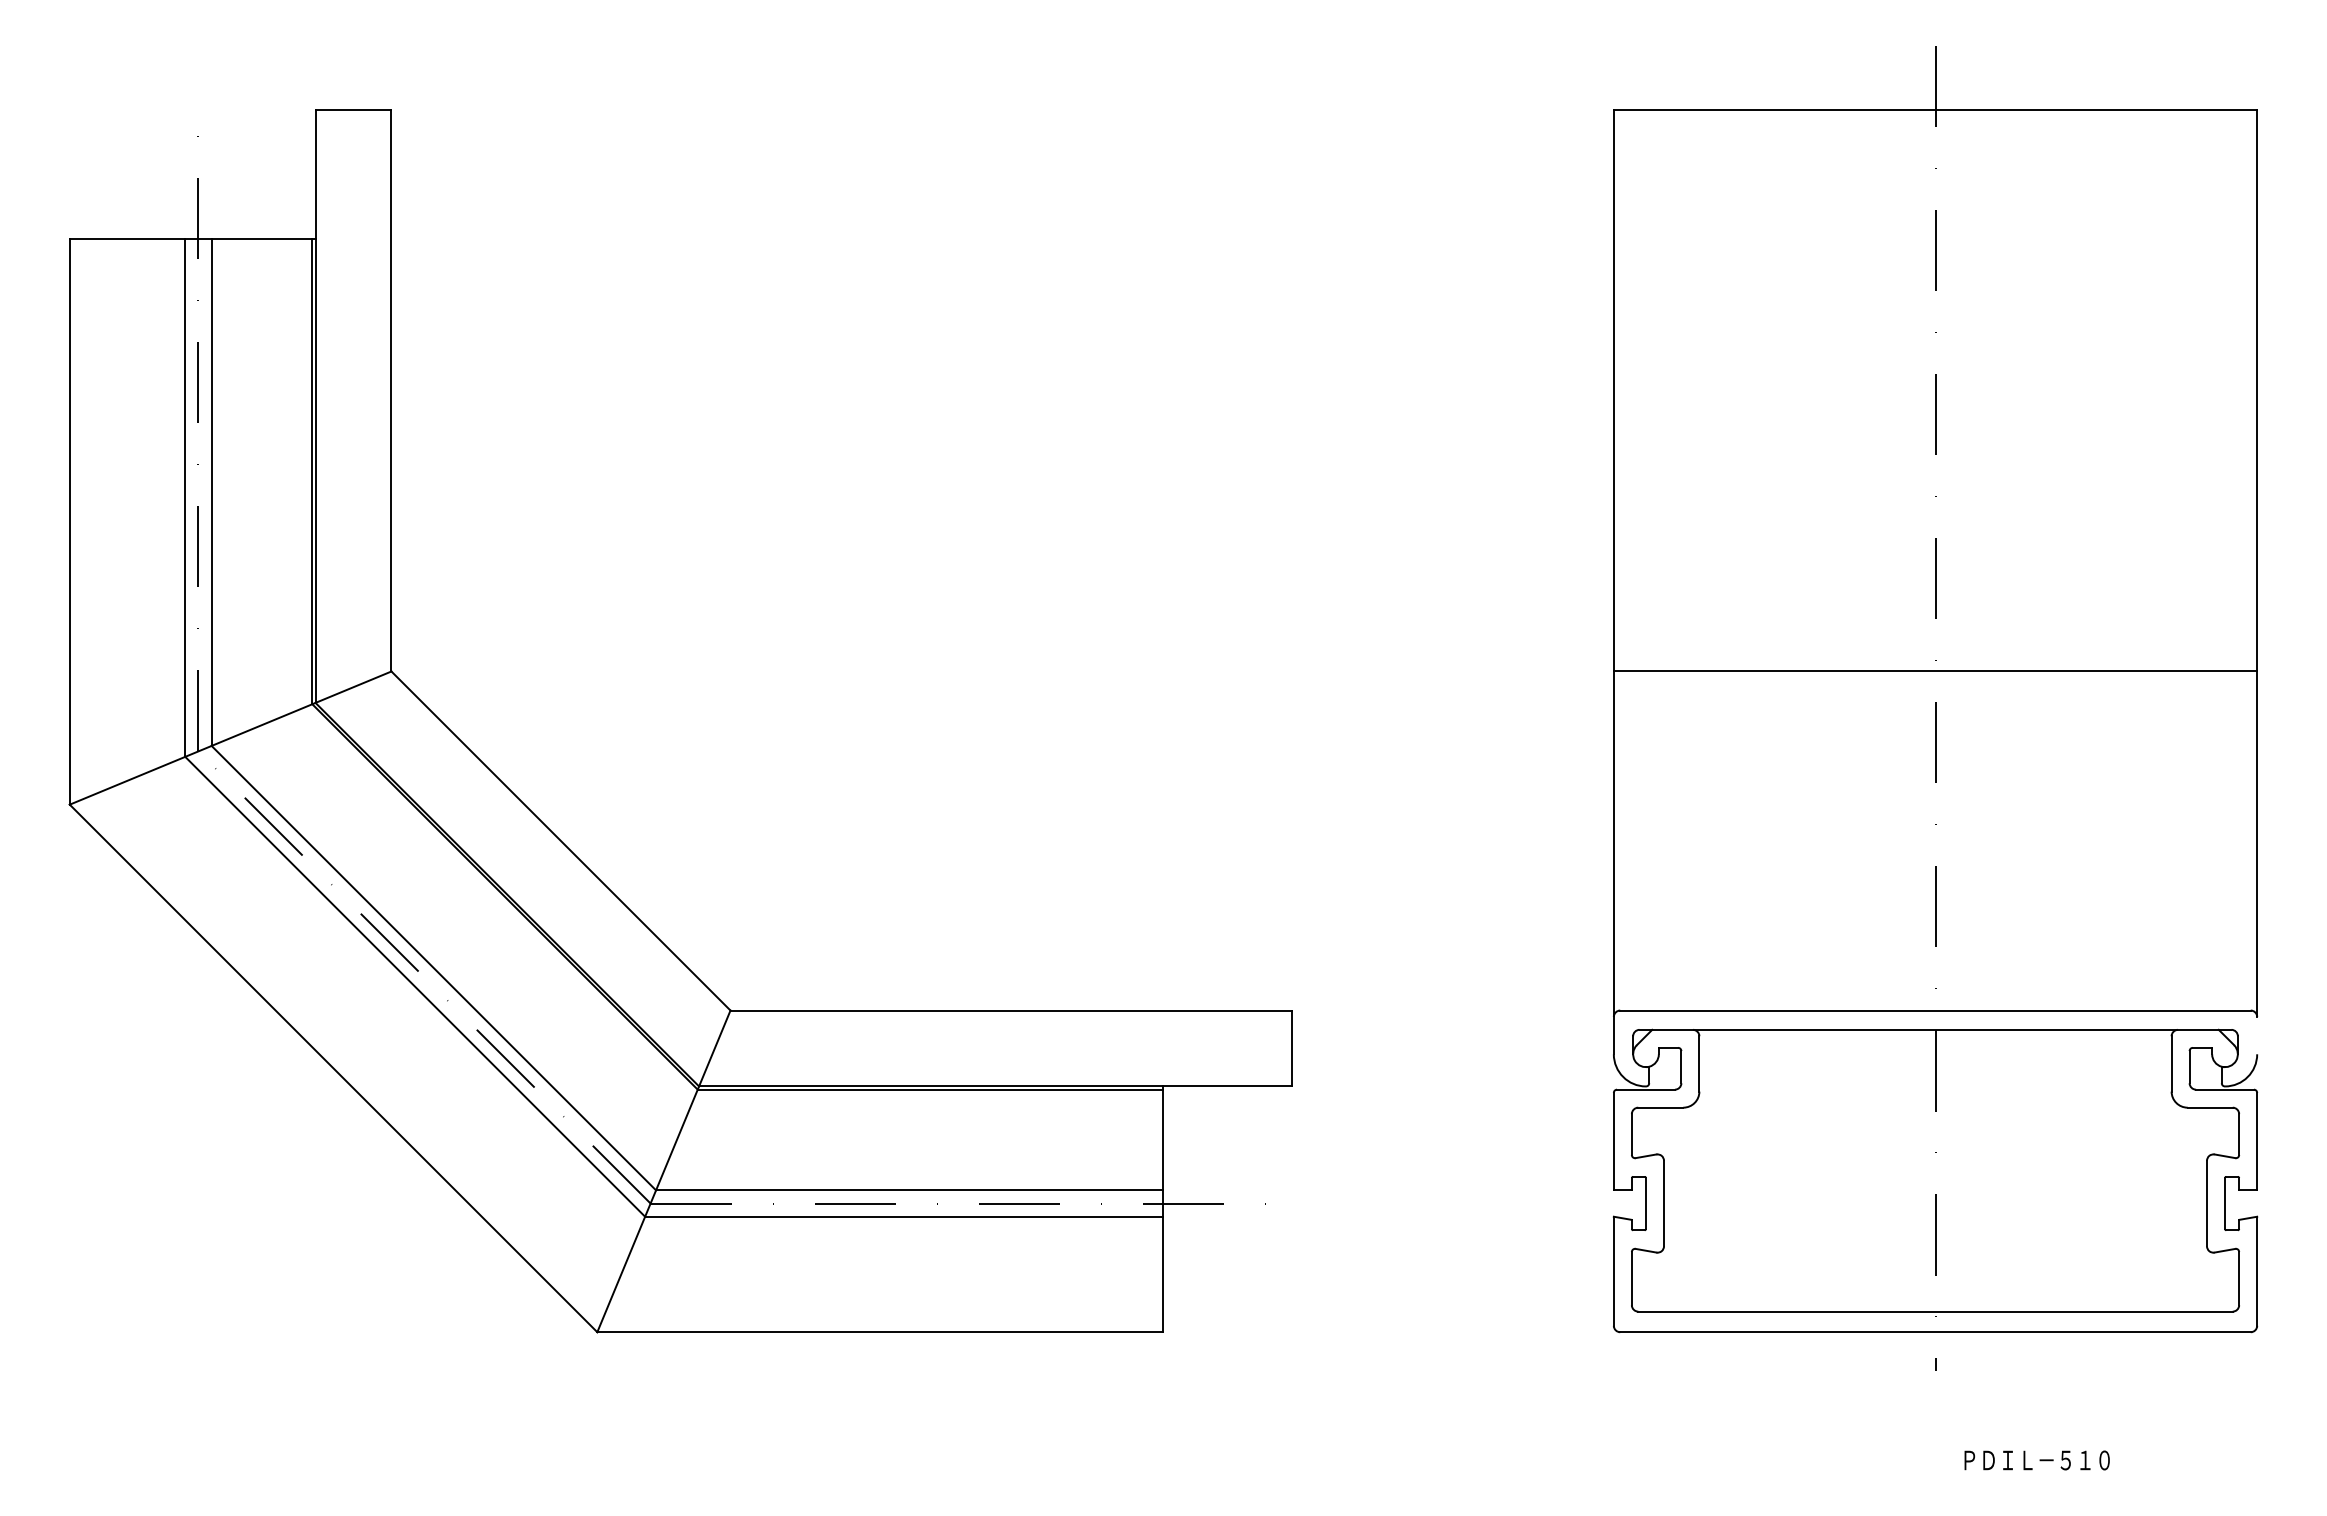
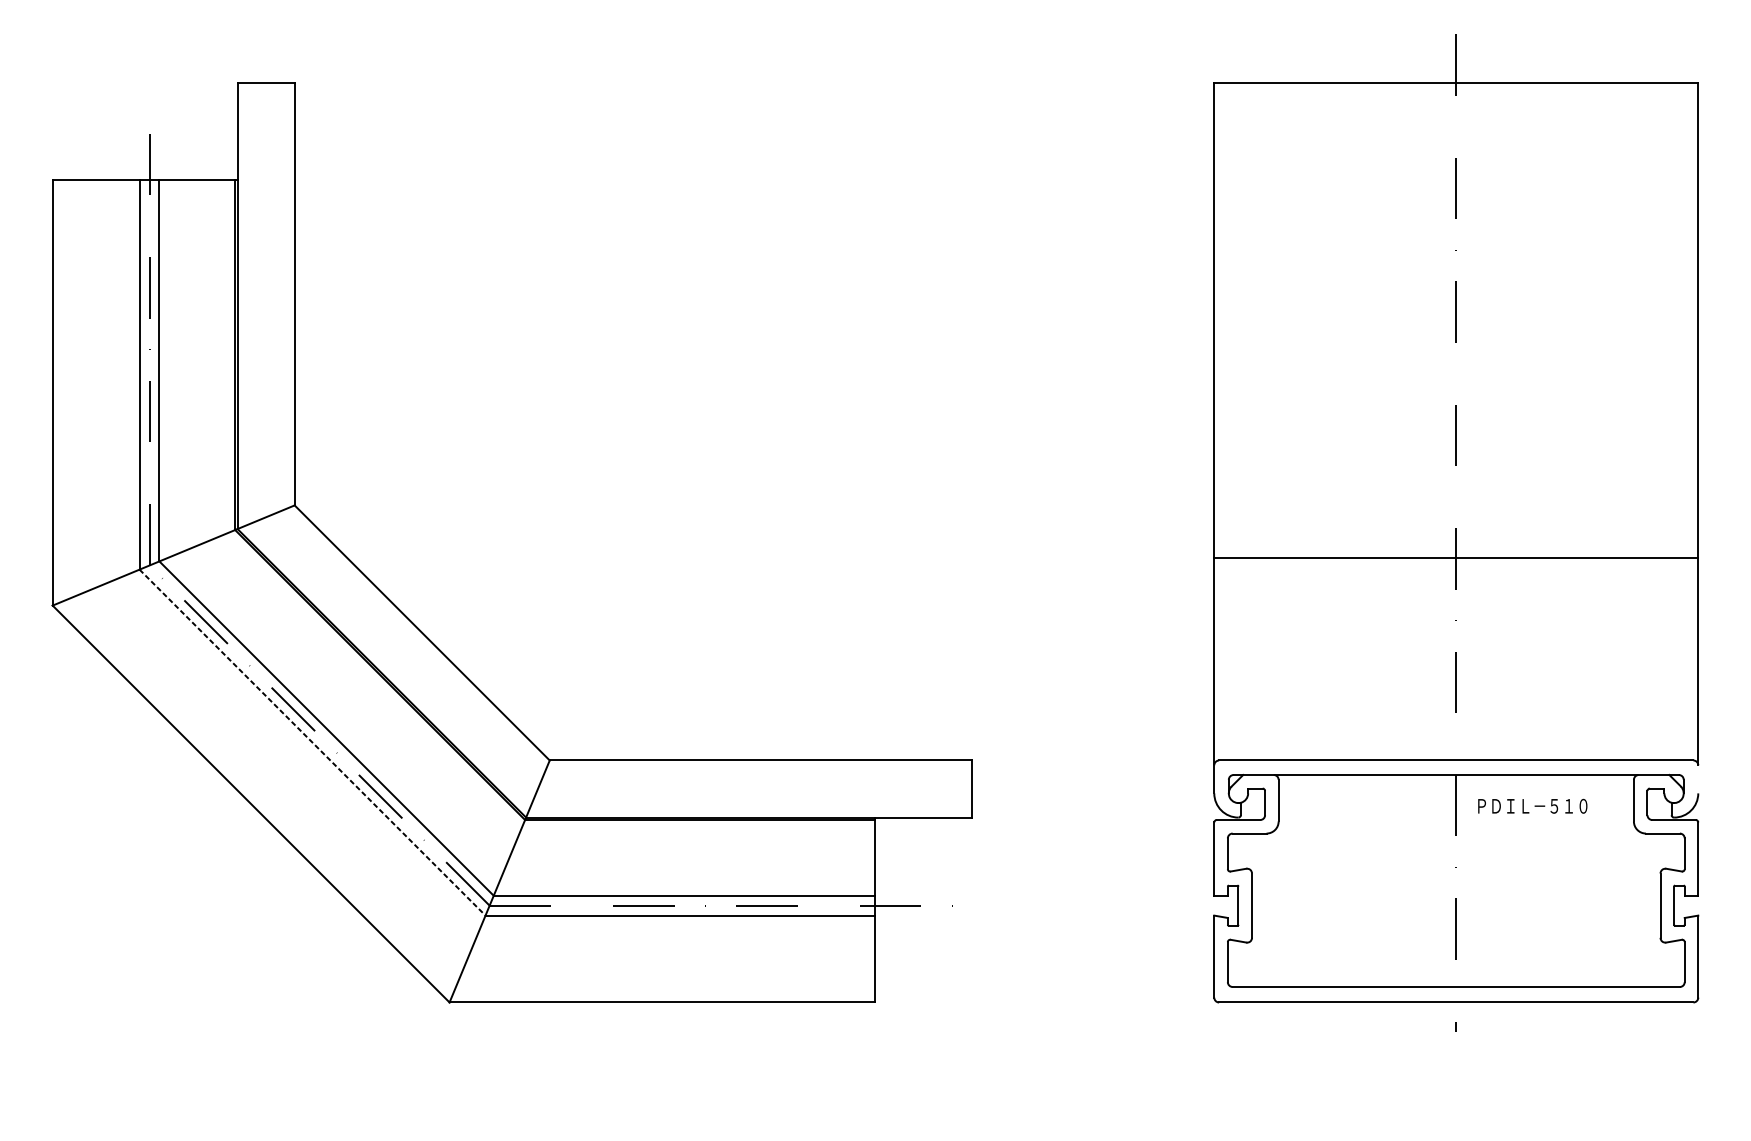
line: (1935, 671) -> (1456, 558), moved
line: (415, 987) -> (312, 743), solid -> dashed
text: (2036, 1460) -> (1532, 806), moved

